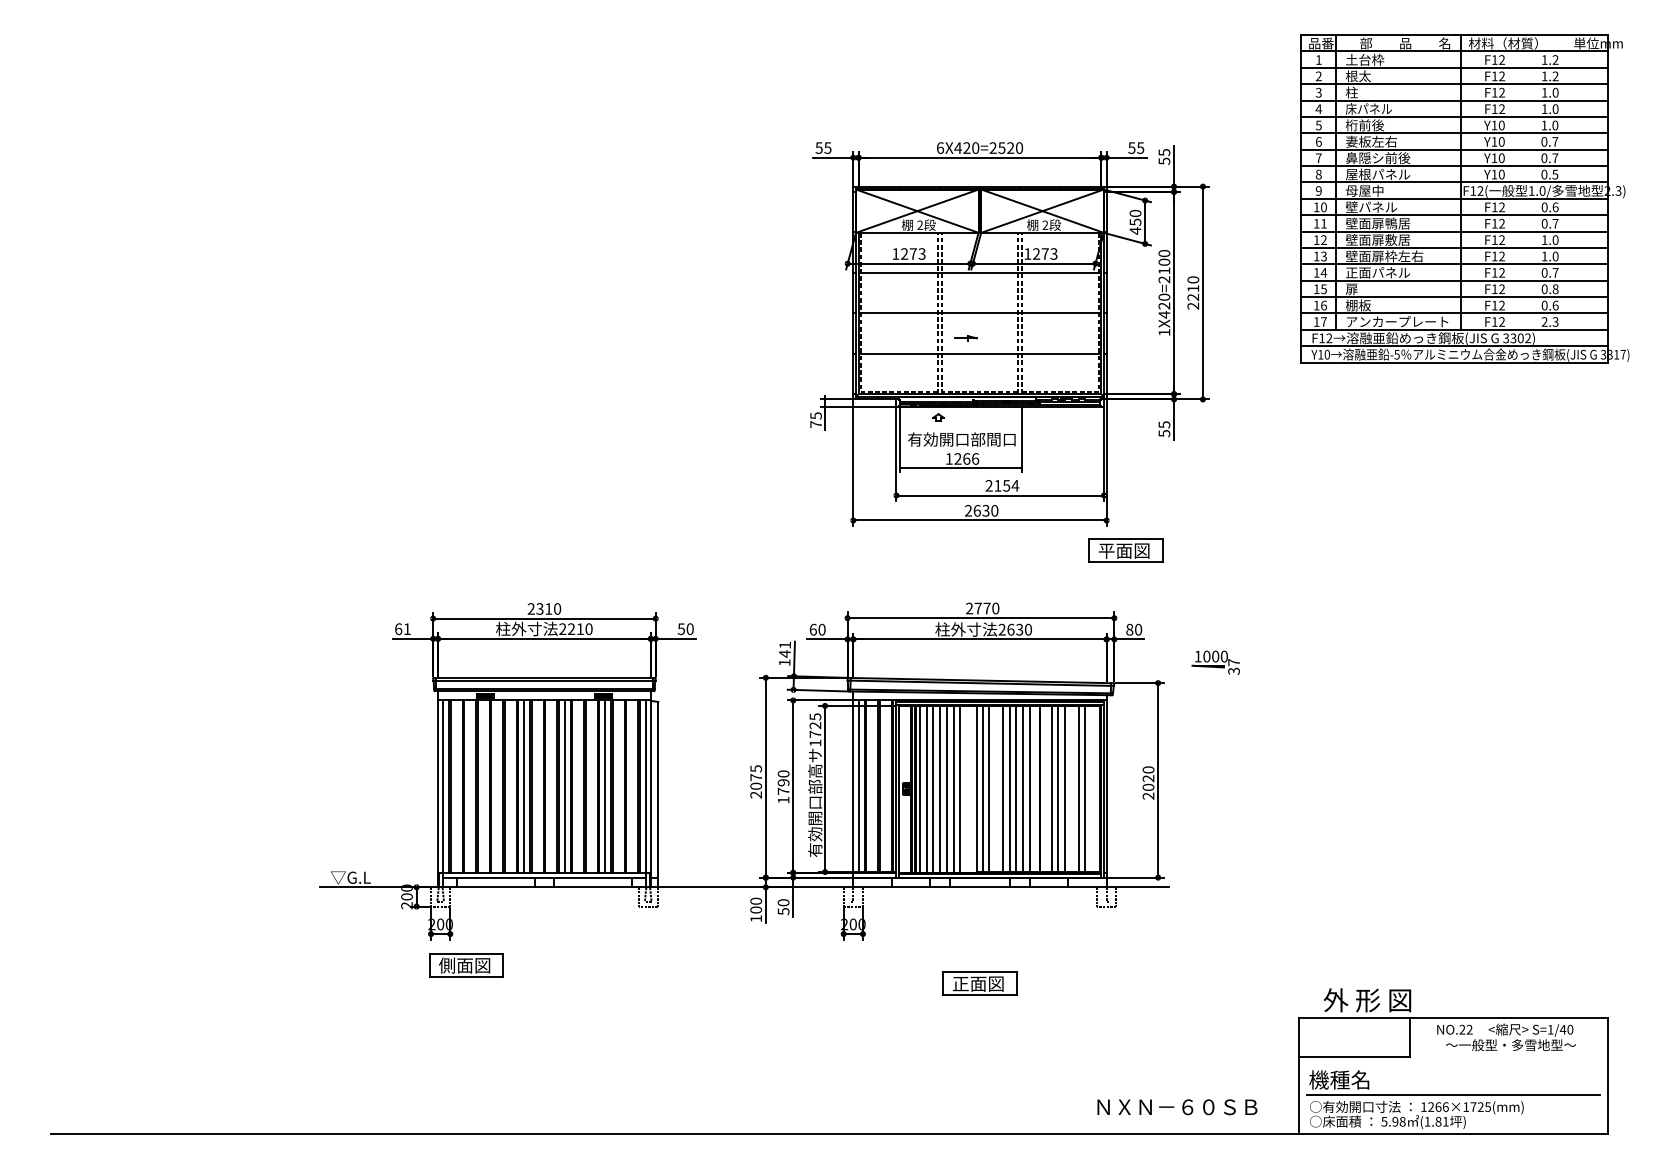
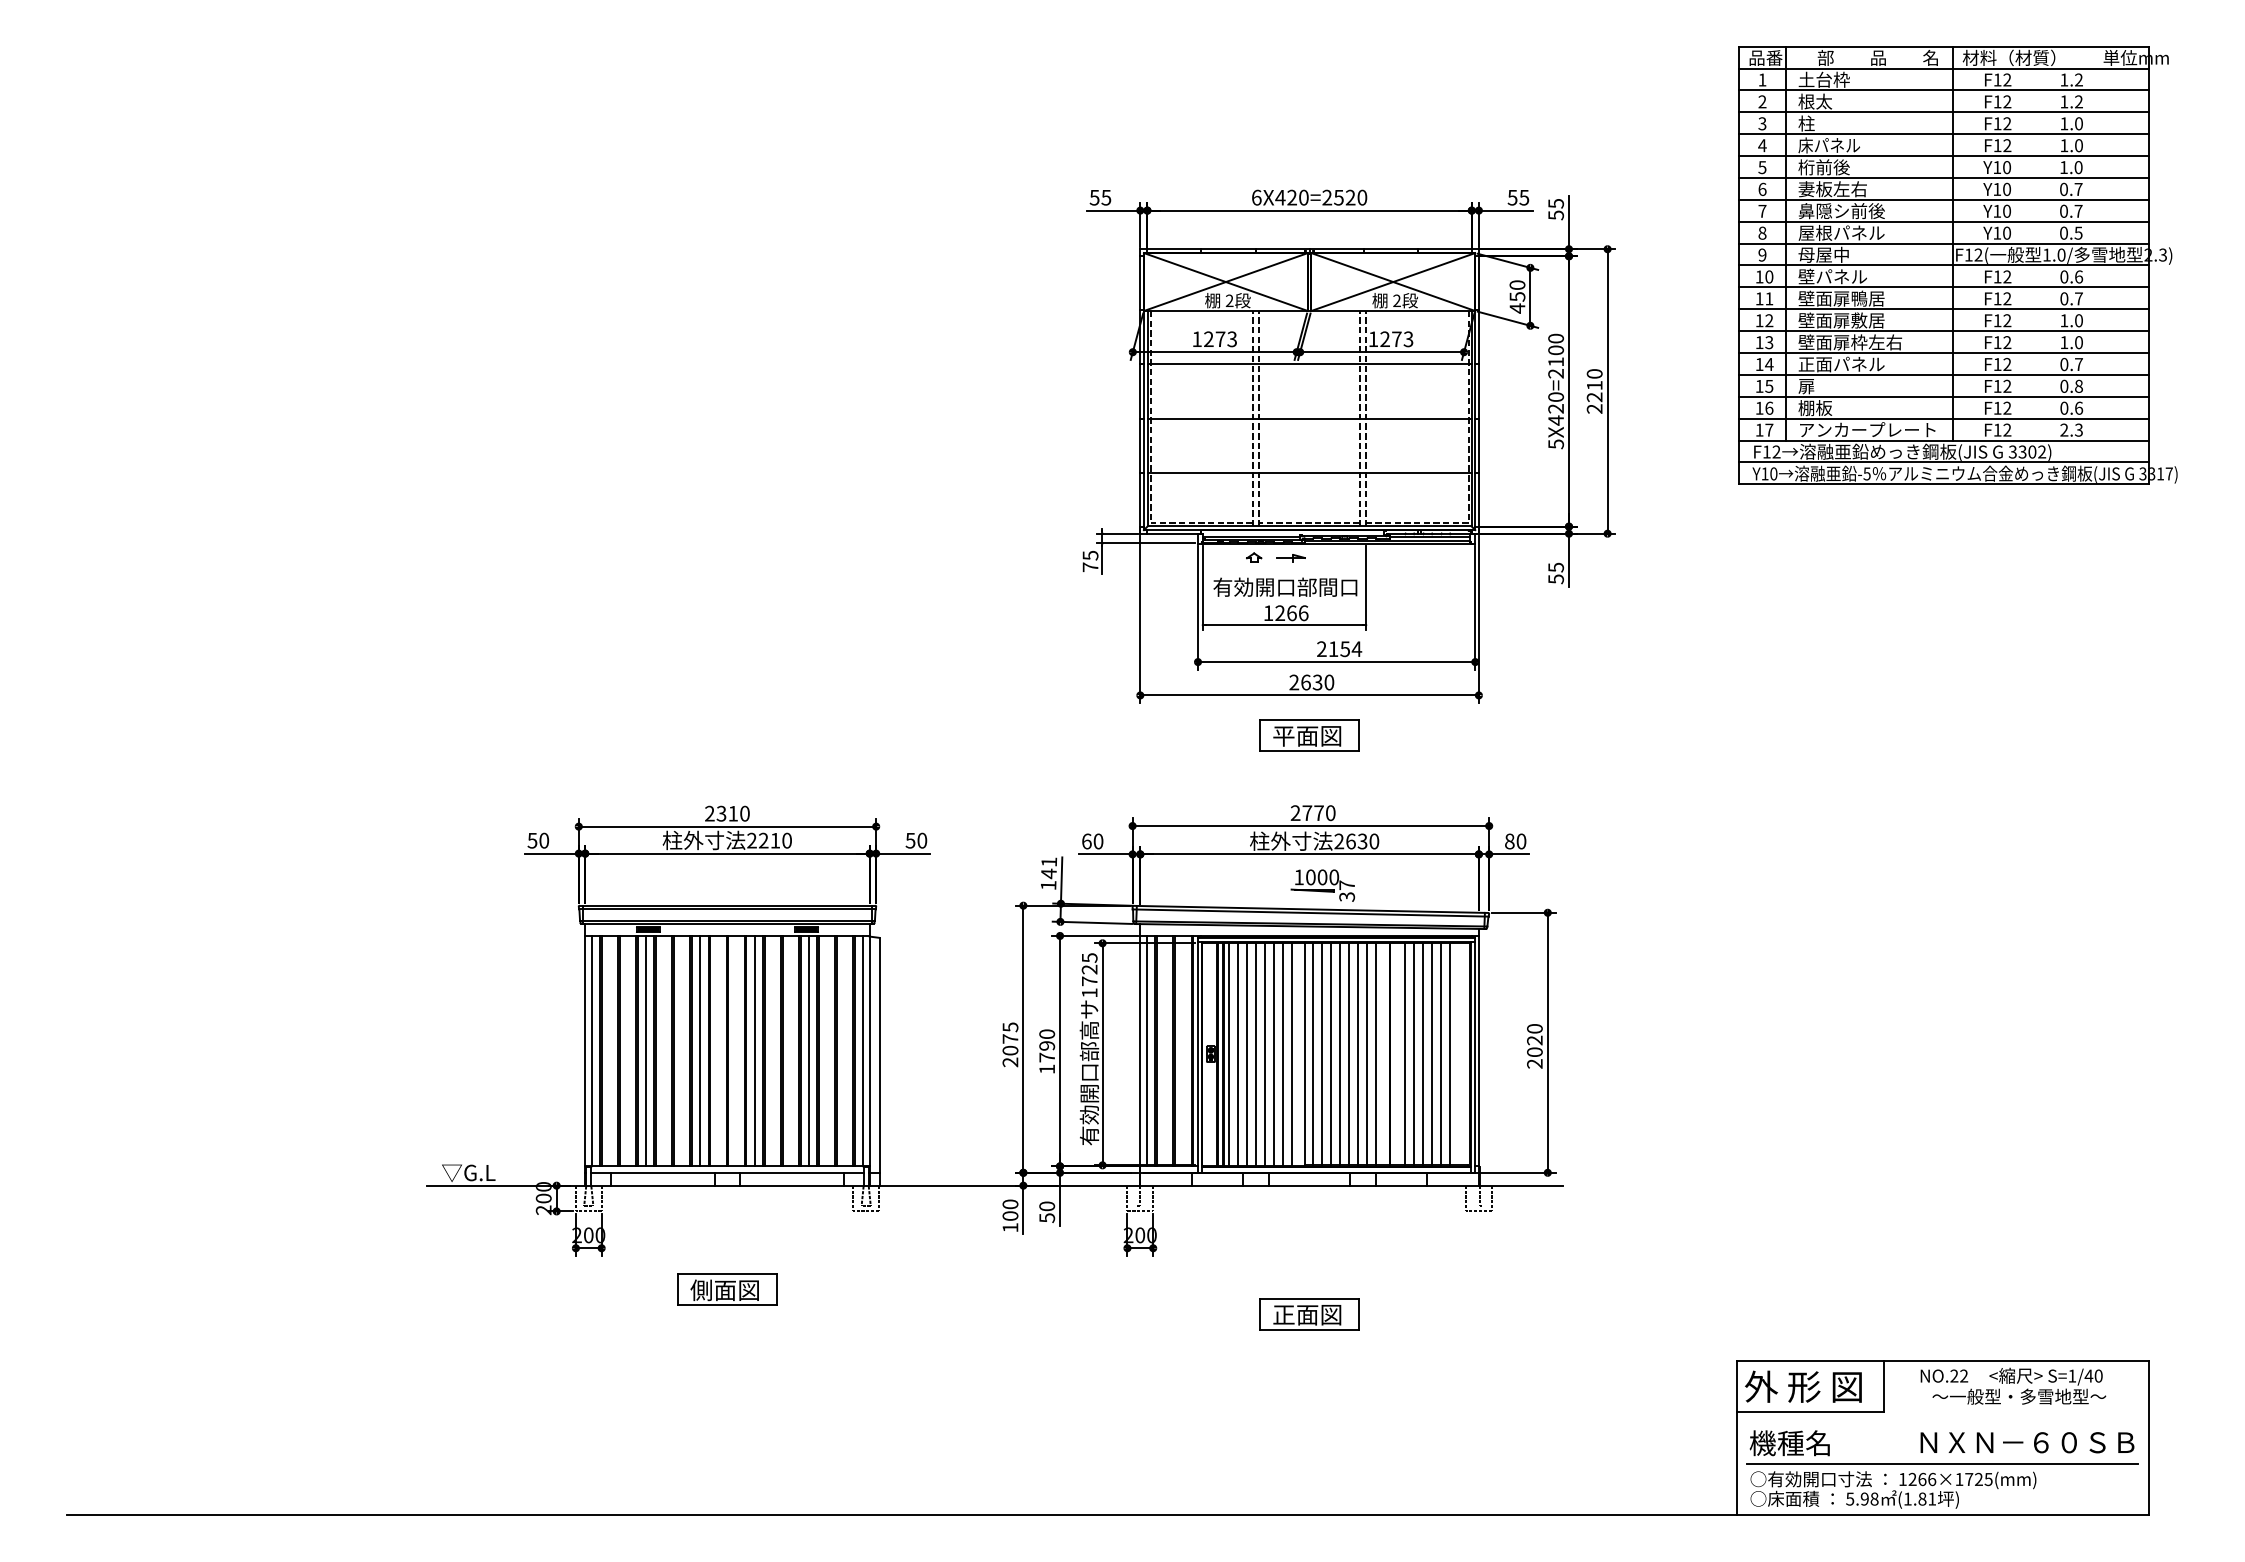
text: (1164, 332) -> (1556, 444), 1X420=2100 -> 5X420=2100
part: (965, 338) -> (1290, 558), moved
part: (1125, 550) -> (1309, 735), moved
text: (403, 629) -> (538, 840), 61 -> 50
part: (1215, 662) -> (1322, 885), moved
line: (483, 786) -> (646, 1050), added
line: (967, 789) -> (1292, 1054), added
line: (996, 789) -> (1331, 1054), added
line: (1071, 789) -> (1432, 1054), added
part: (466, 964) -> (727, 1289), moved
text: (1367, 1000) -> (1803, 1386), moved
text: (1177, 1107) -> (2027, 1442), moved

